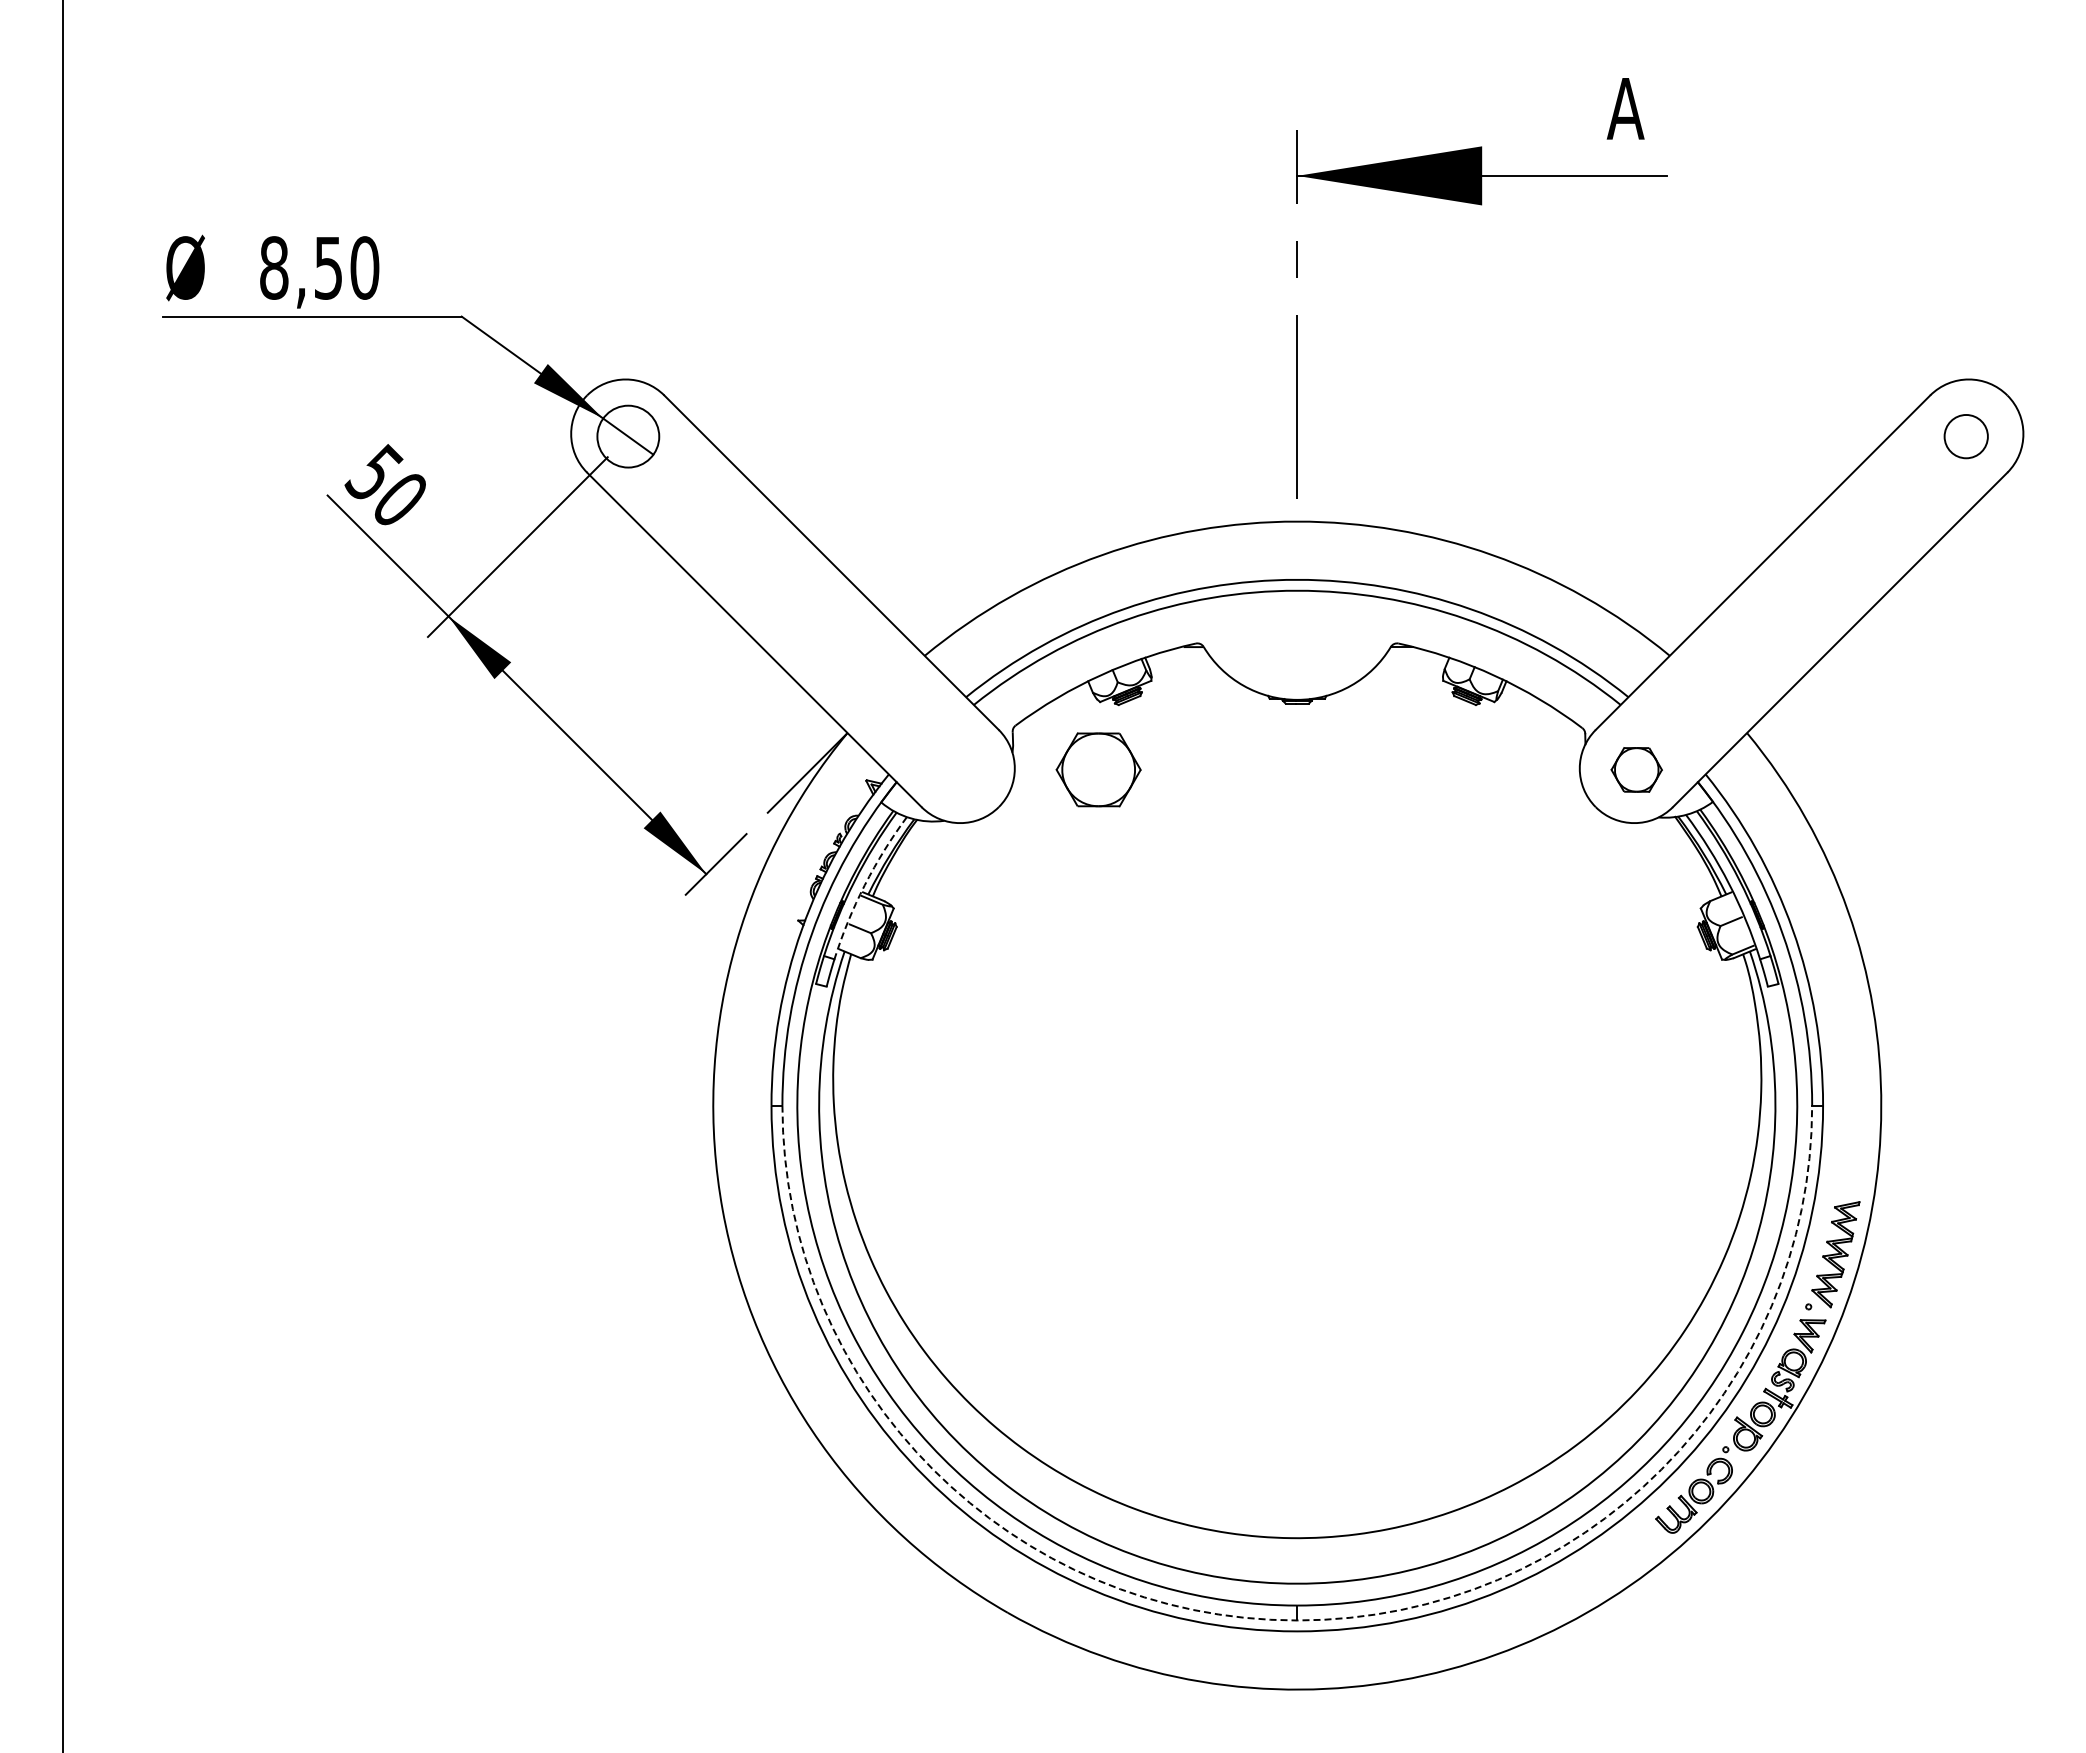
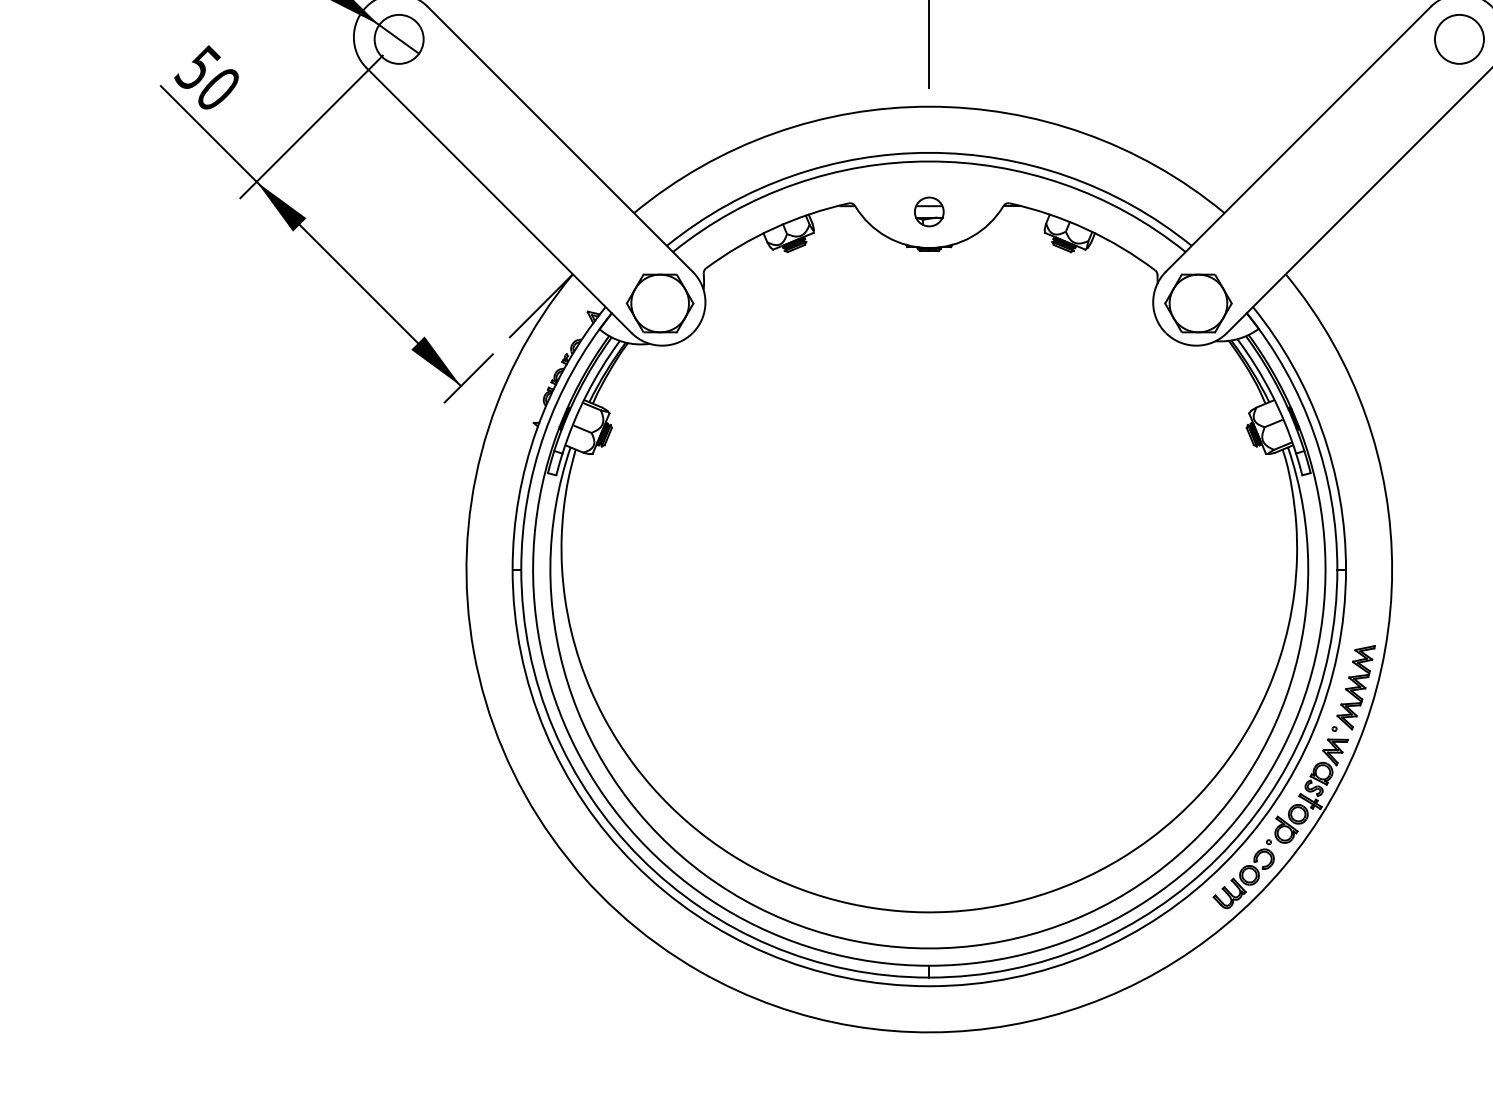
circle: (1966, 436) -> (1459, 39), size x1.43
part: (1297, 654) -> (929, 212), added
part: (1098, 769) -> (660, 303), moved
part: (1636, 769) -> (1198, 303), size x1.67
arc: (864, 885) -> (586, 395), dashed -> solid
arc: (1297, 1620) -> (929, 977), dashed -> solid

